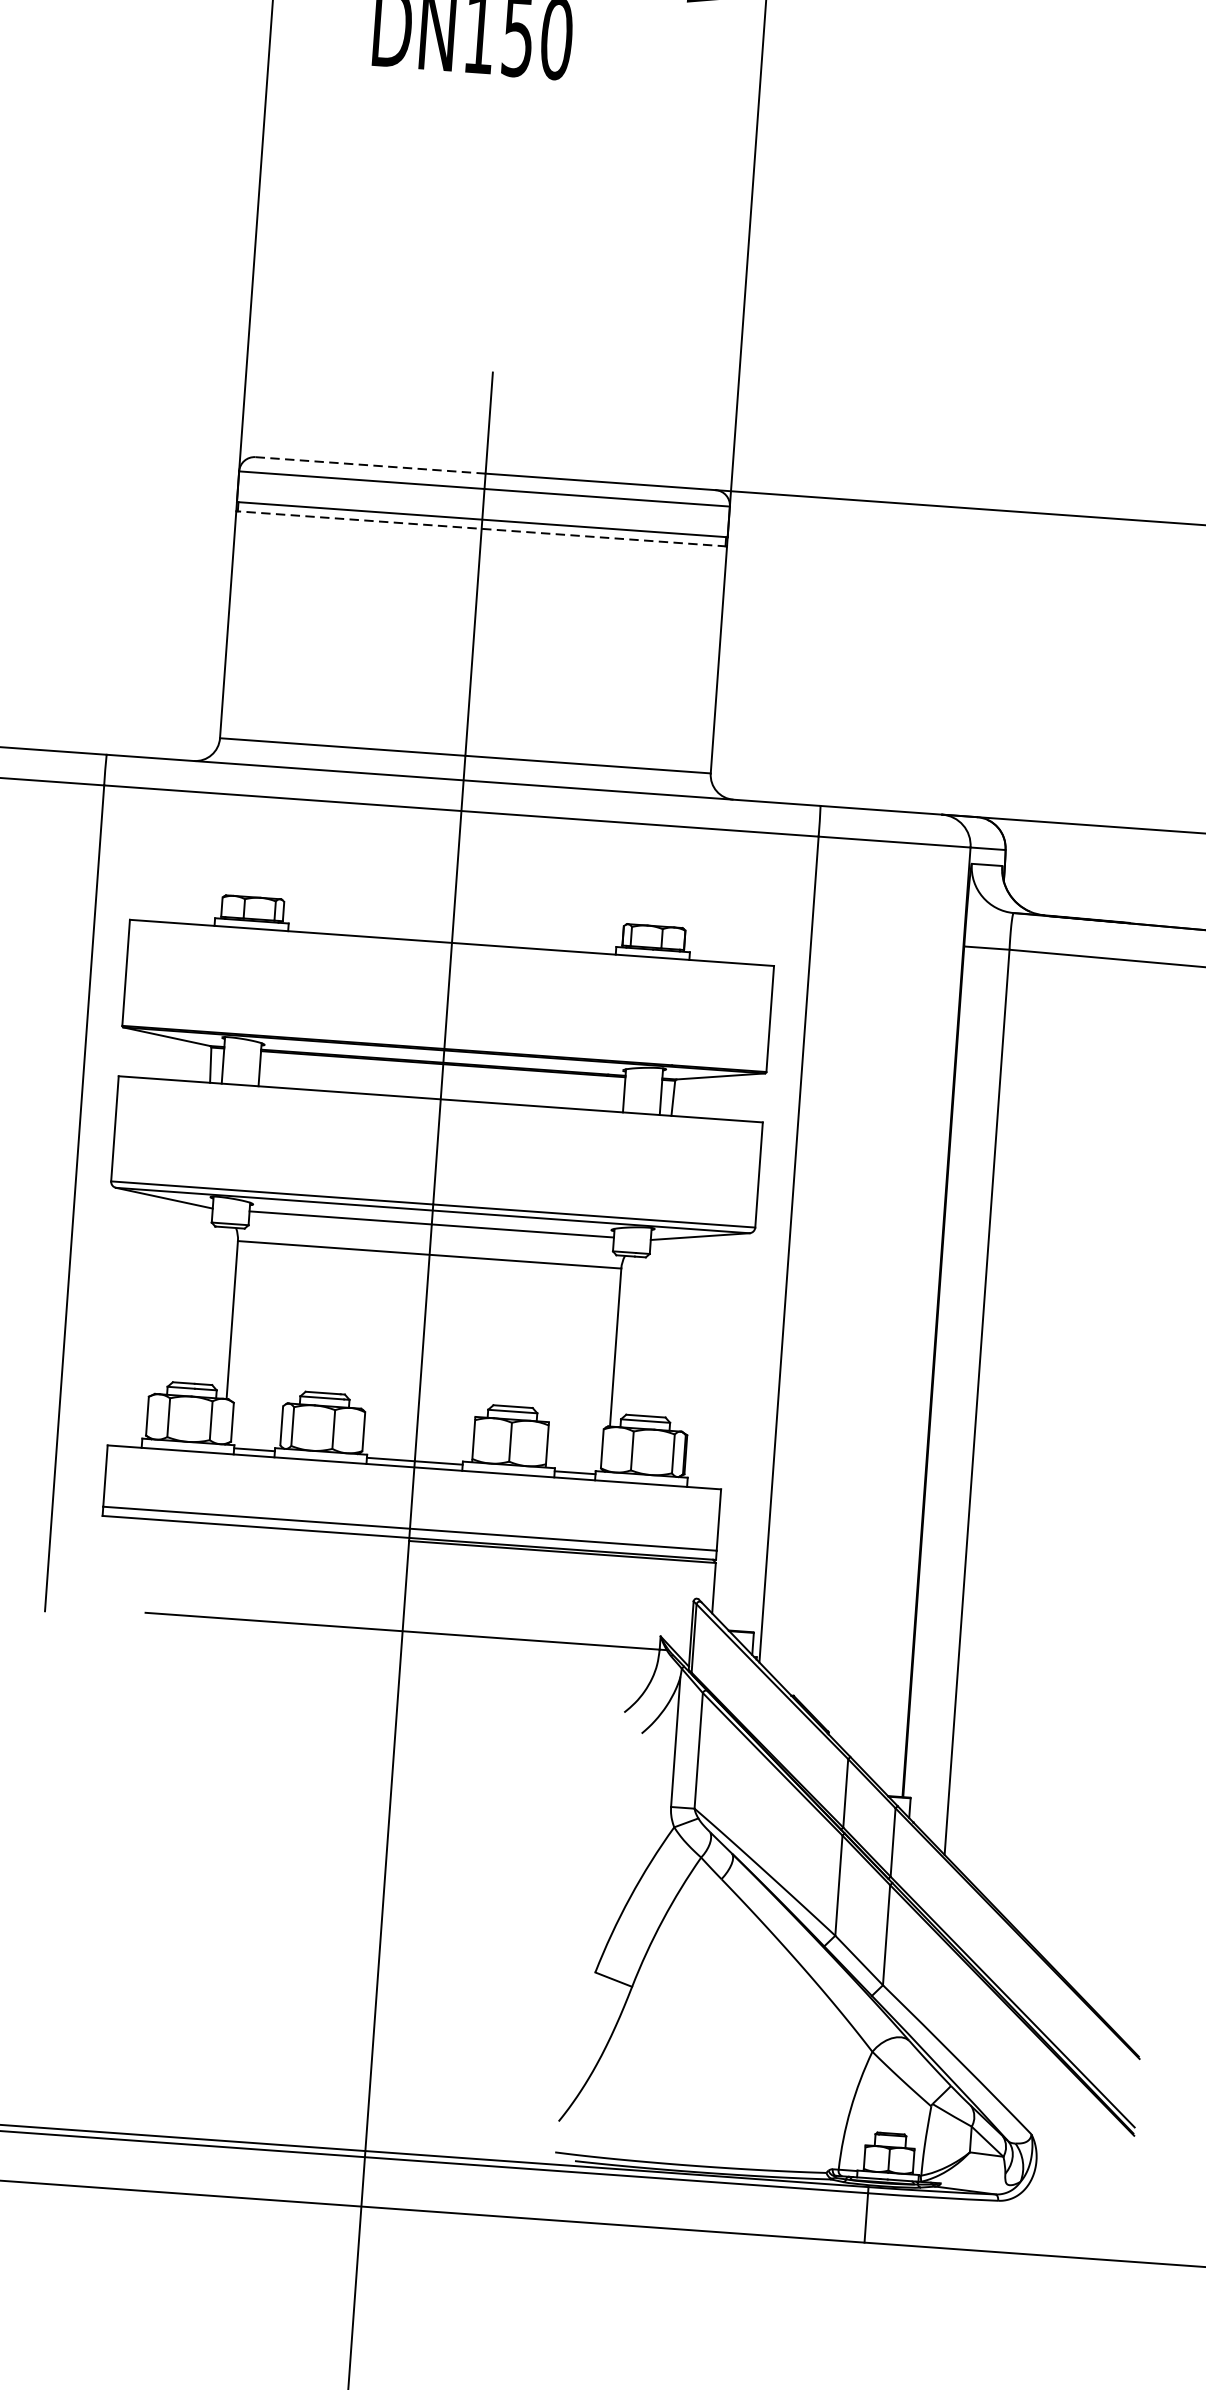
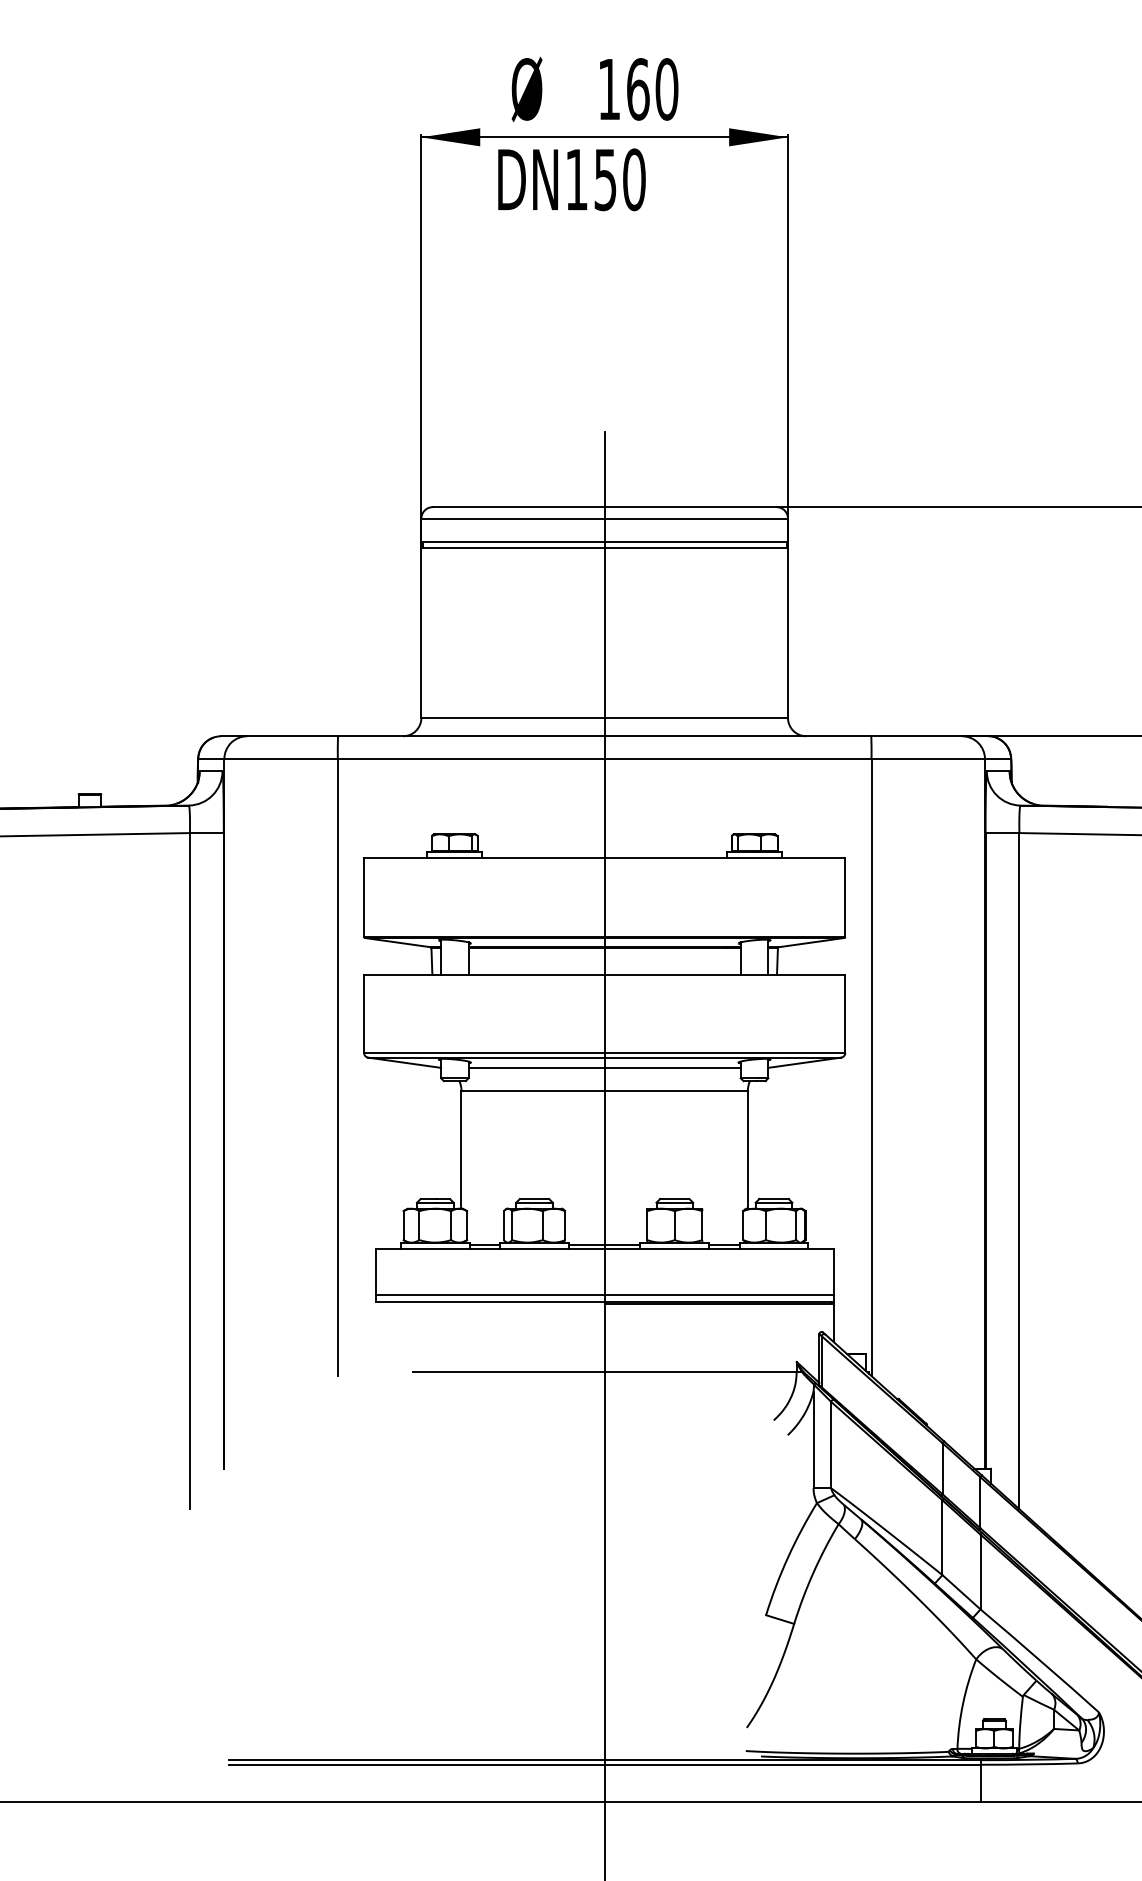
line: (370, 465) -> (518, 507), dashed -> solid
line: (481, 528) -> (604, 548), dashed -> solid

